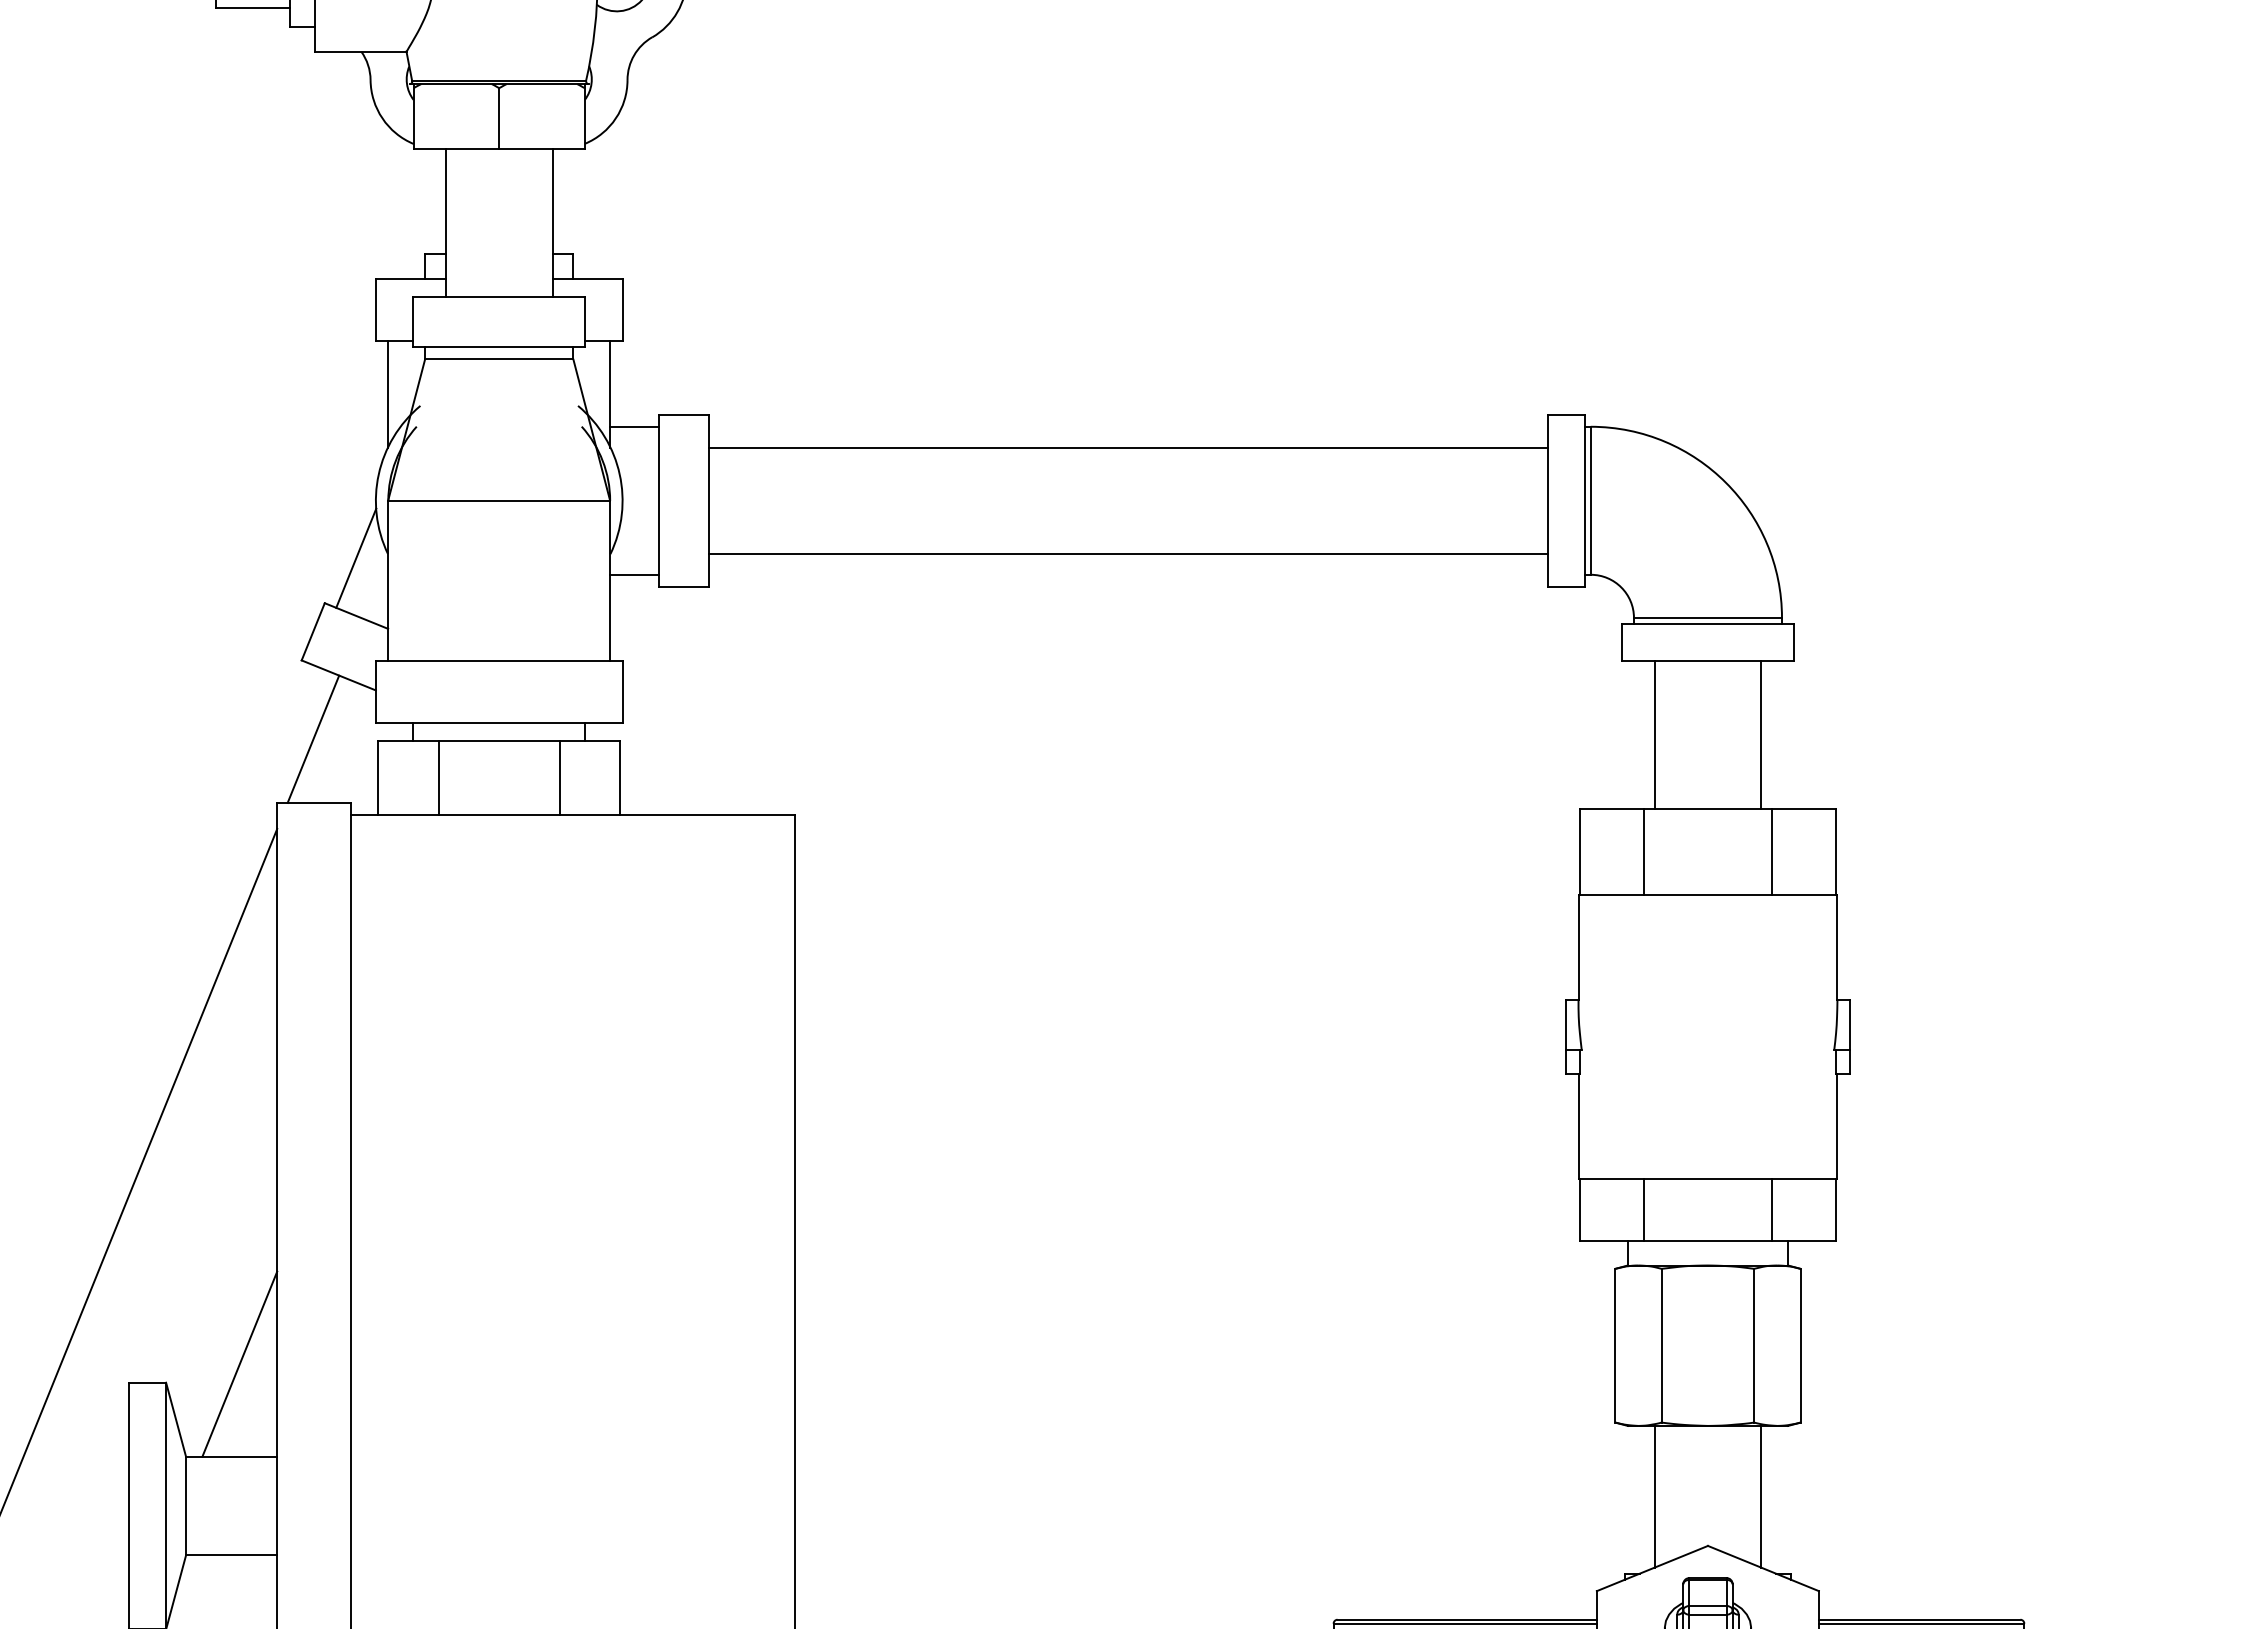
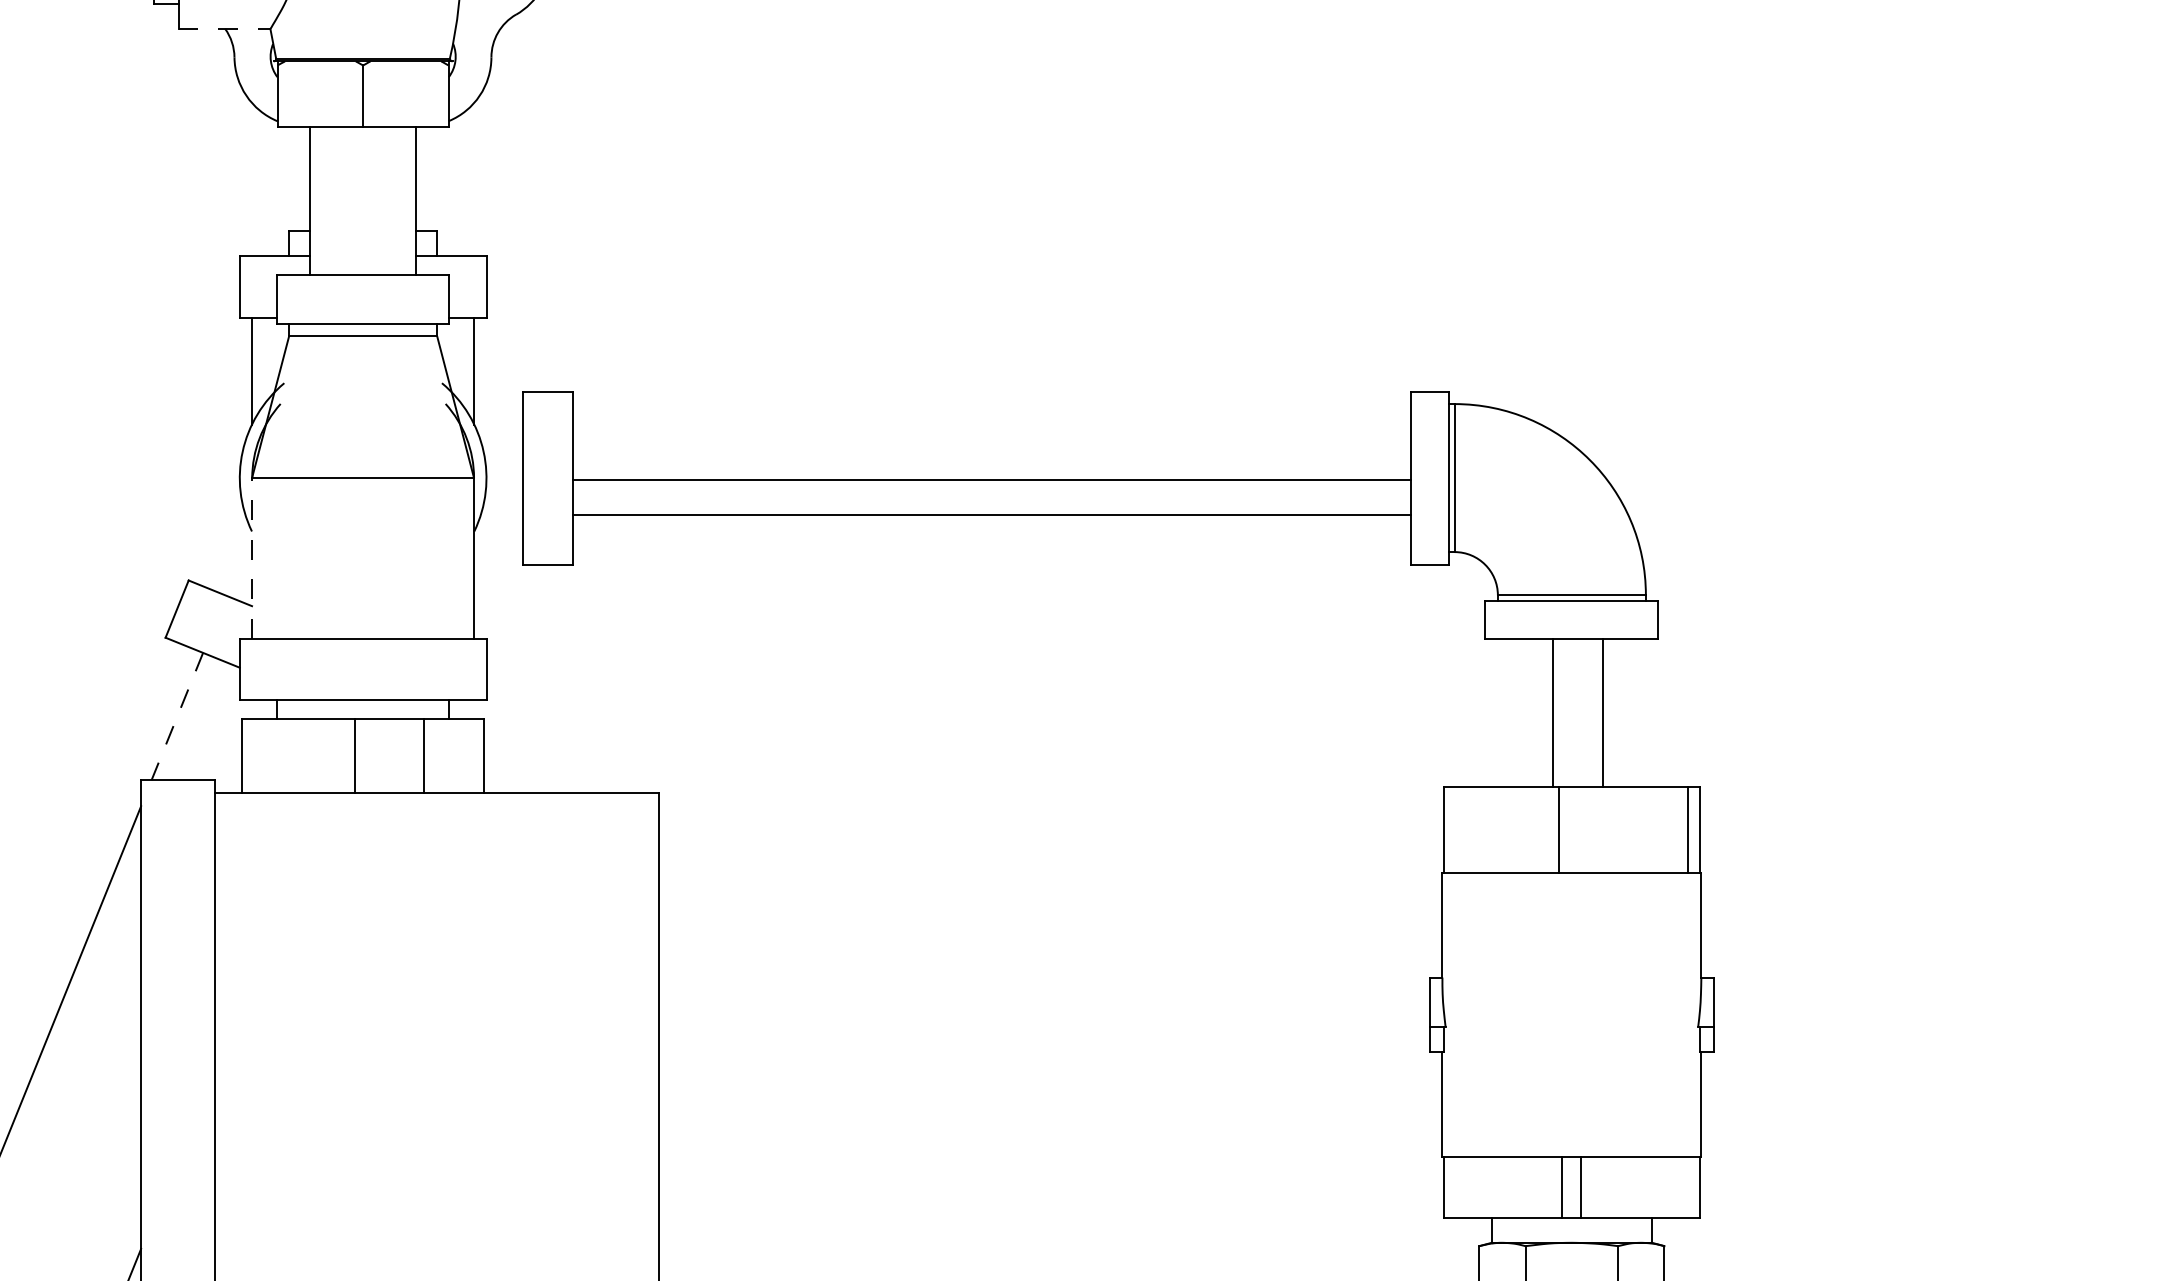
line: (360, 51) -> (224, 28), solid -> dashed
line: (634, 426) -> (498, 403), removed
line: (1127, 447) -> (991, 514), moved
line: (1127, 554) -> (991, 480), moved
line: (356, 557) -> (220, 534), removed
line: (634, 574) -> (498, 551), removed
line: (388, 580) -> (252, 557), solid -> dashed
line: (1654, 735) -> (1602, 712), moved
line: (1761, 735) -> (1553, 712), moved
line: (313, 739) -> (177, 716), solid -> dashed
line: (438, 778) -> (354, 755), moved
line: (1643, 852) -> (1558, 829), moved
line: (1772, 852) -> (1688, 829), moved
line: (1643, 1209) -> (1561, 1186), moved
line: (1772, 1209) -> (1581, 1186), moved

